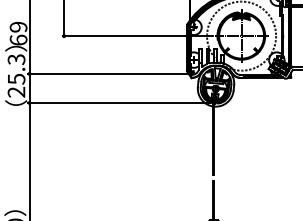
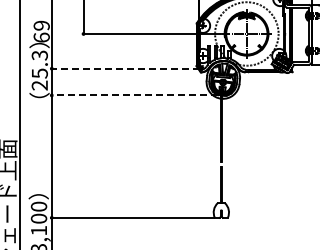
line: (109, 73) -> (125, 68), solid -> dashed
line: (118, 103) -> (133, 95), solid -> dashed

